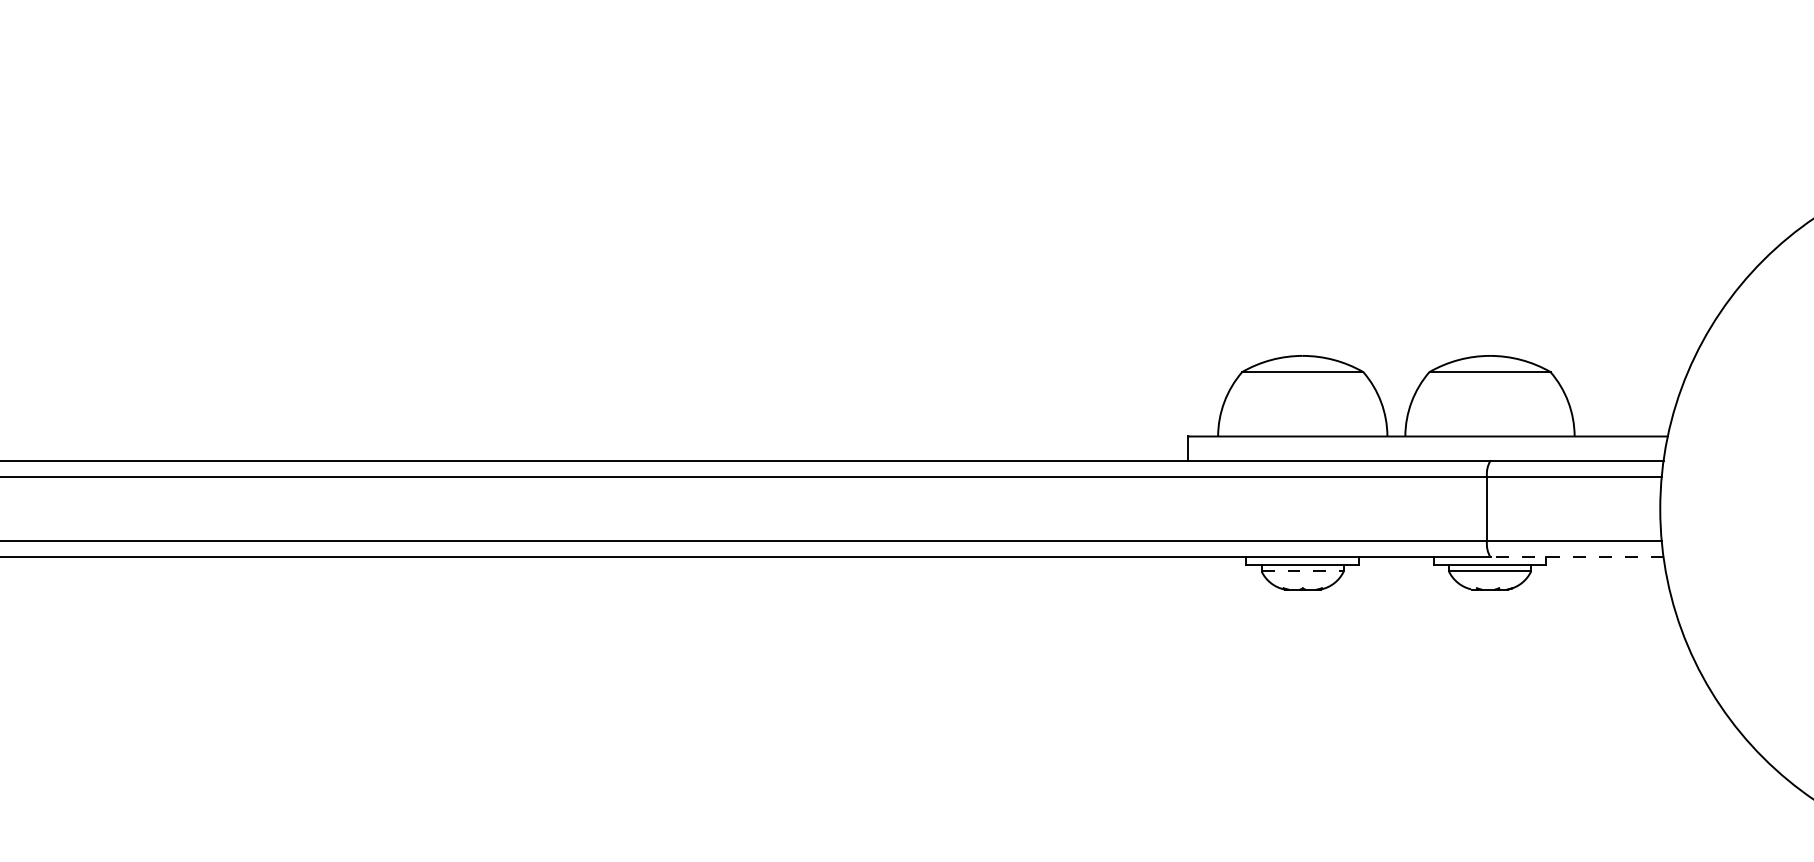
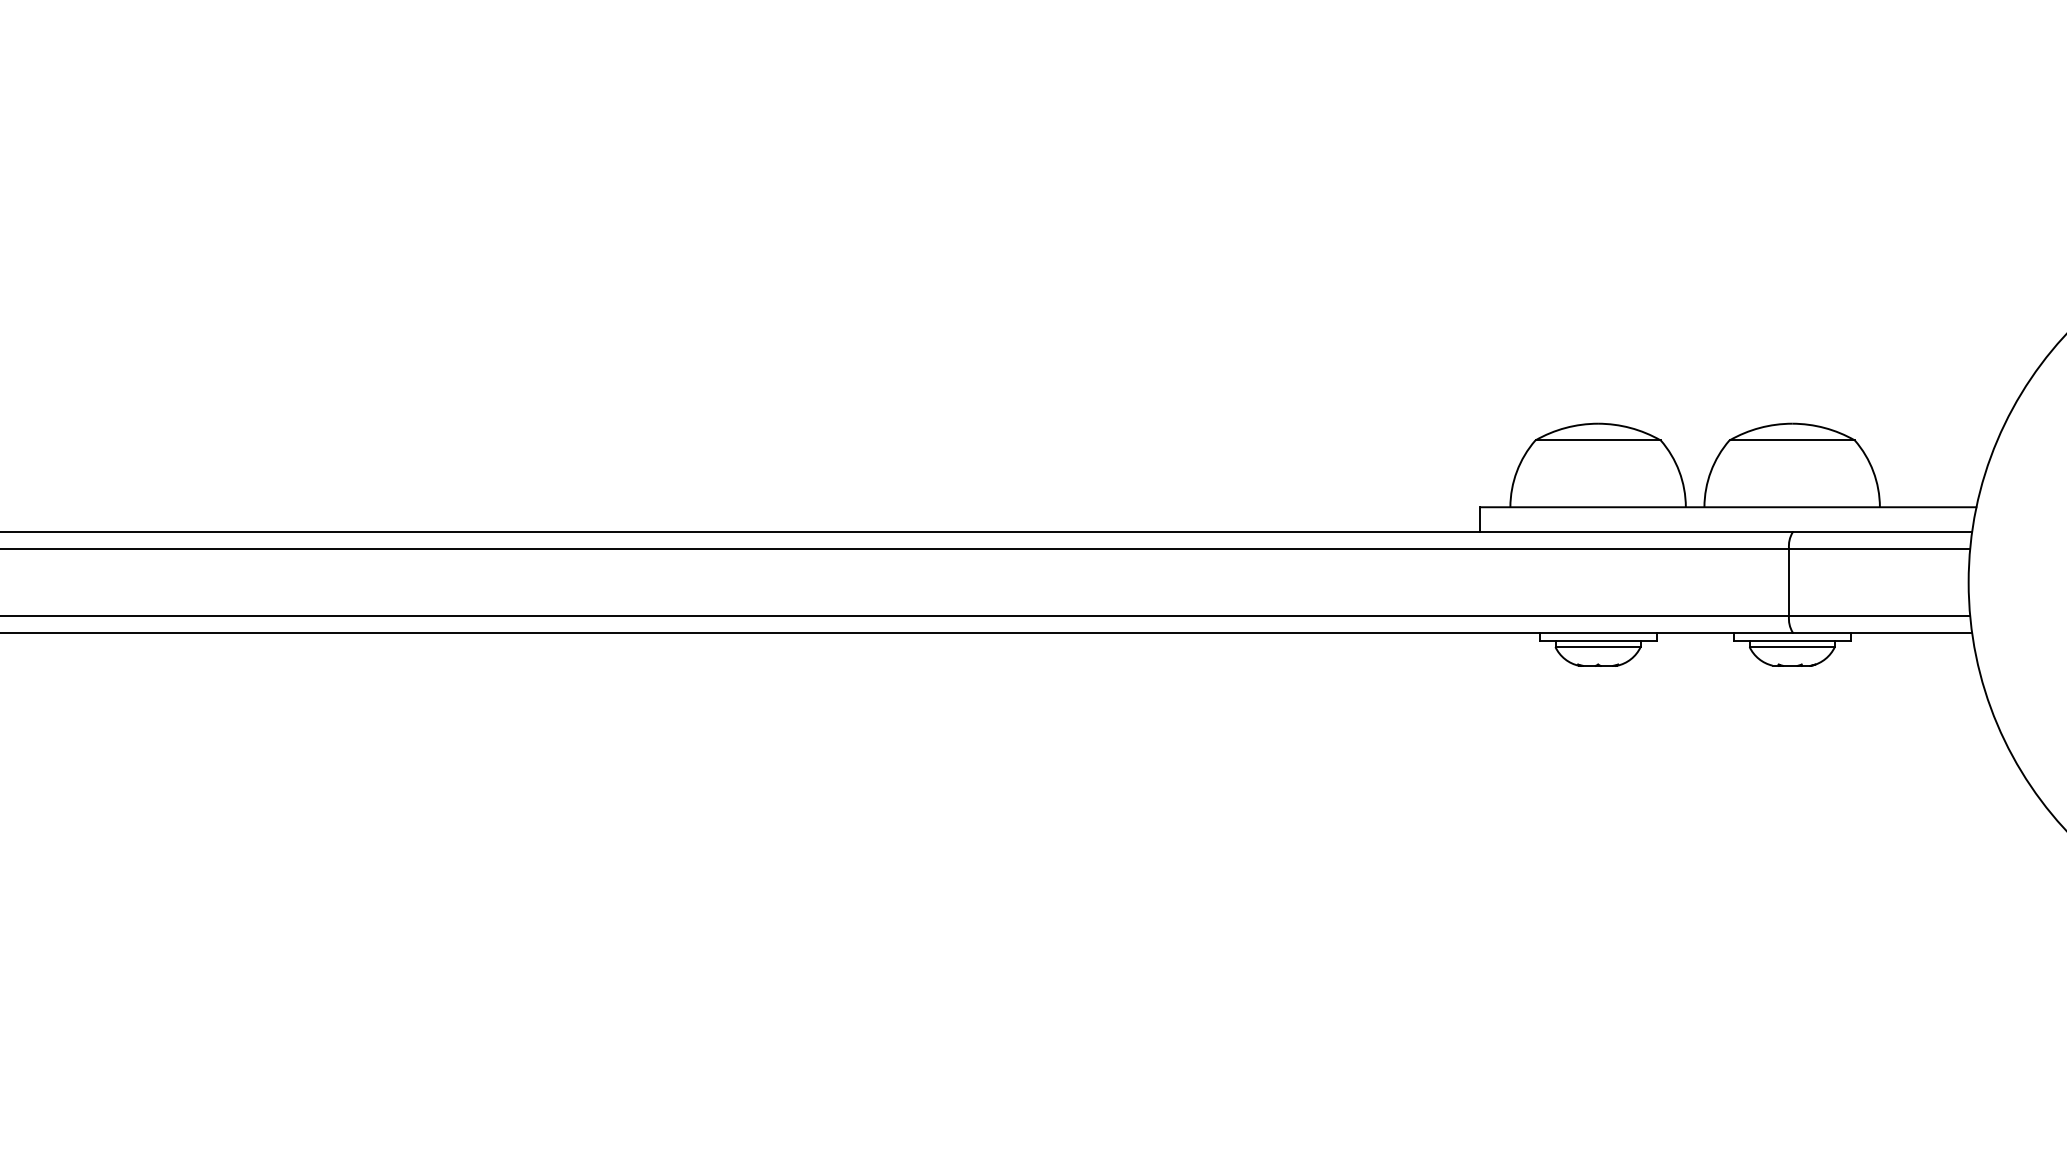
line: (1577, 557) -> (1882, 632), dashed -> solid
line: (1303, 571) -> (1598, 647), dashed -> solid

